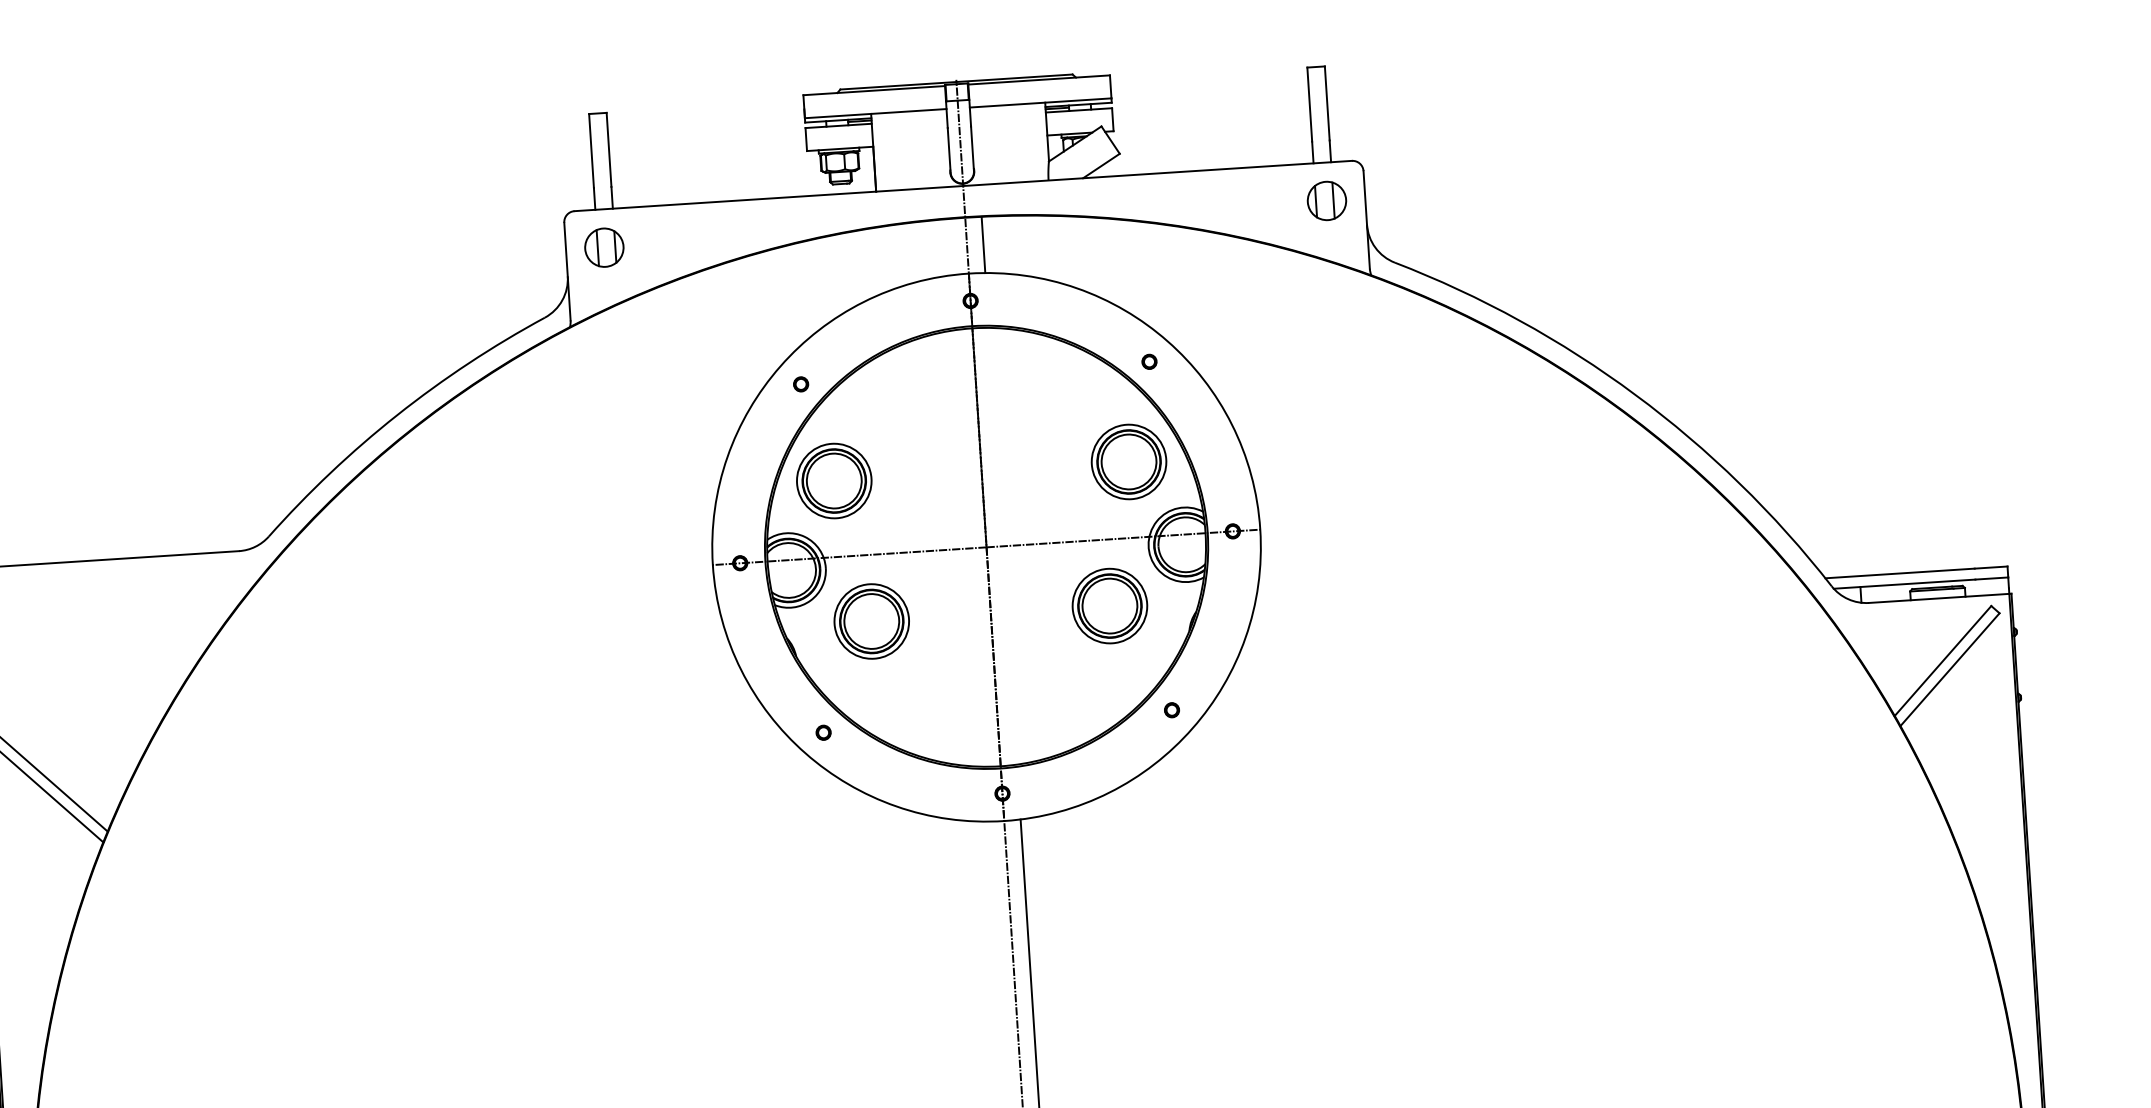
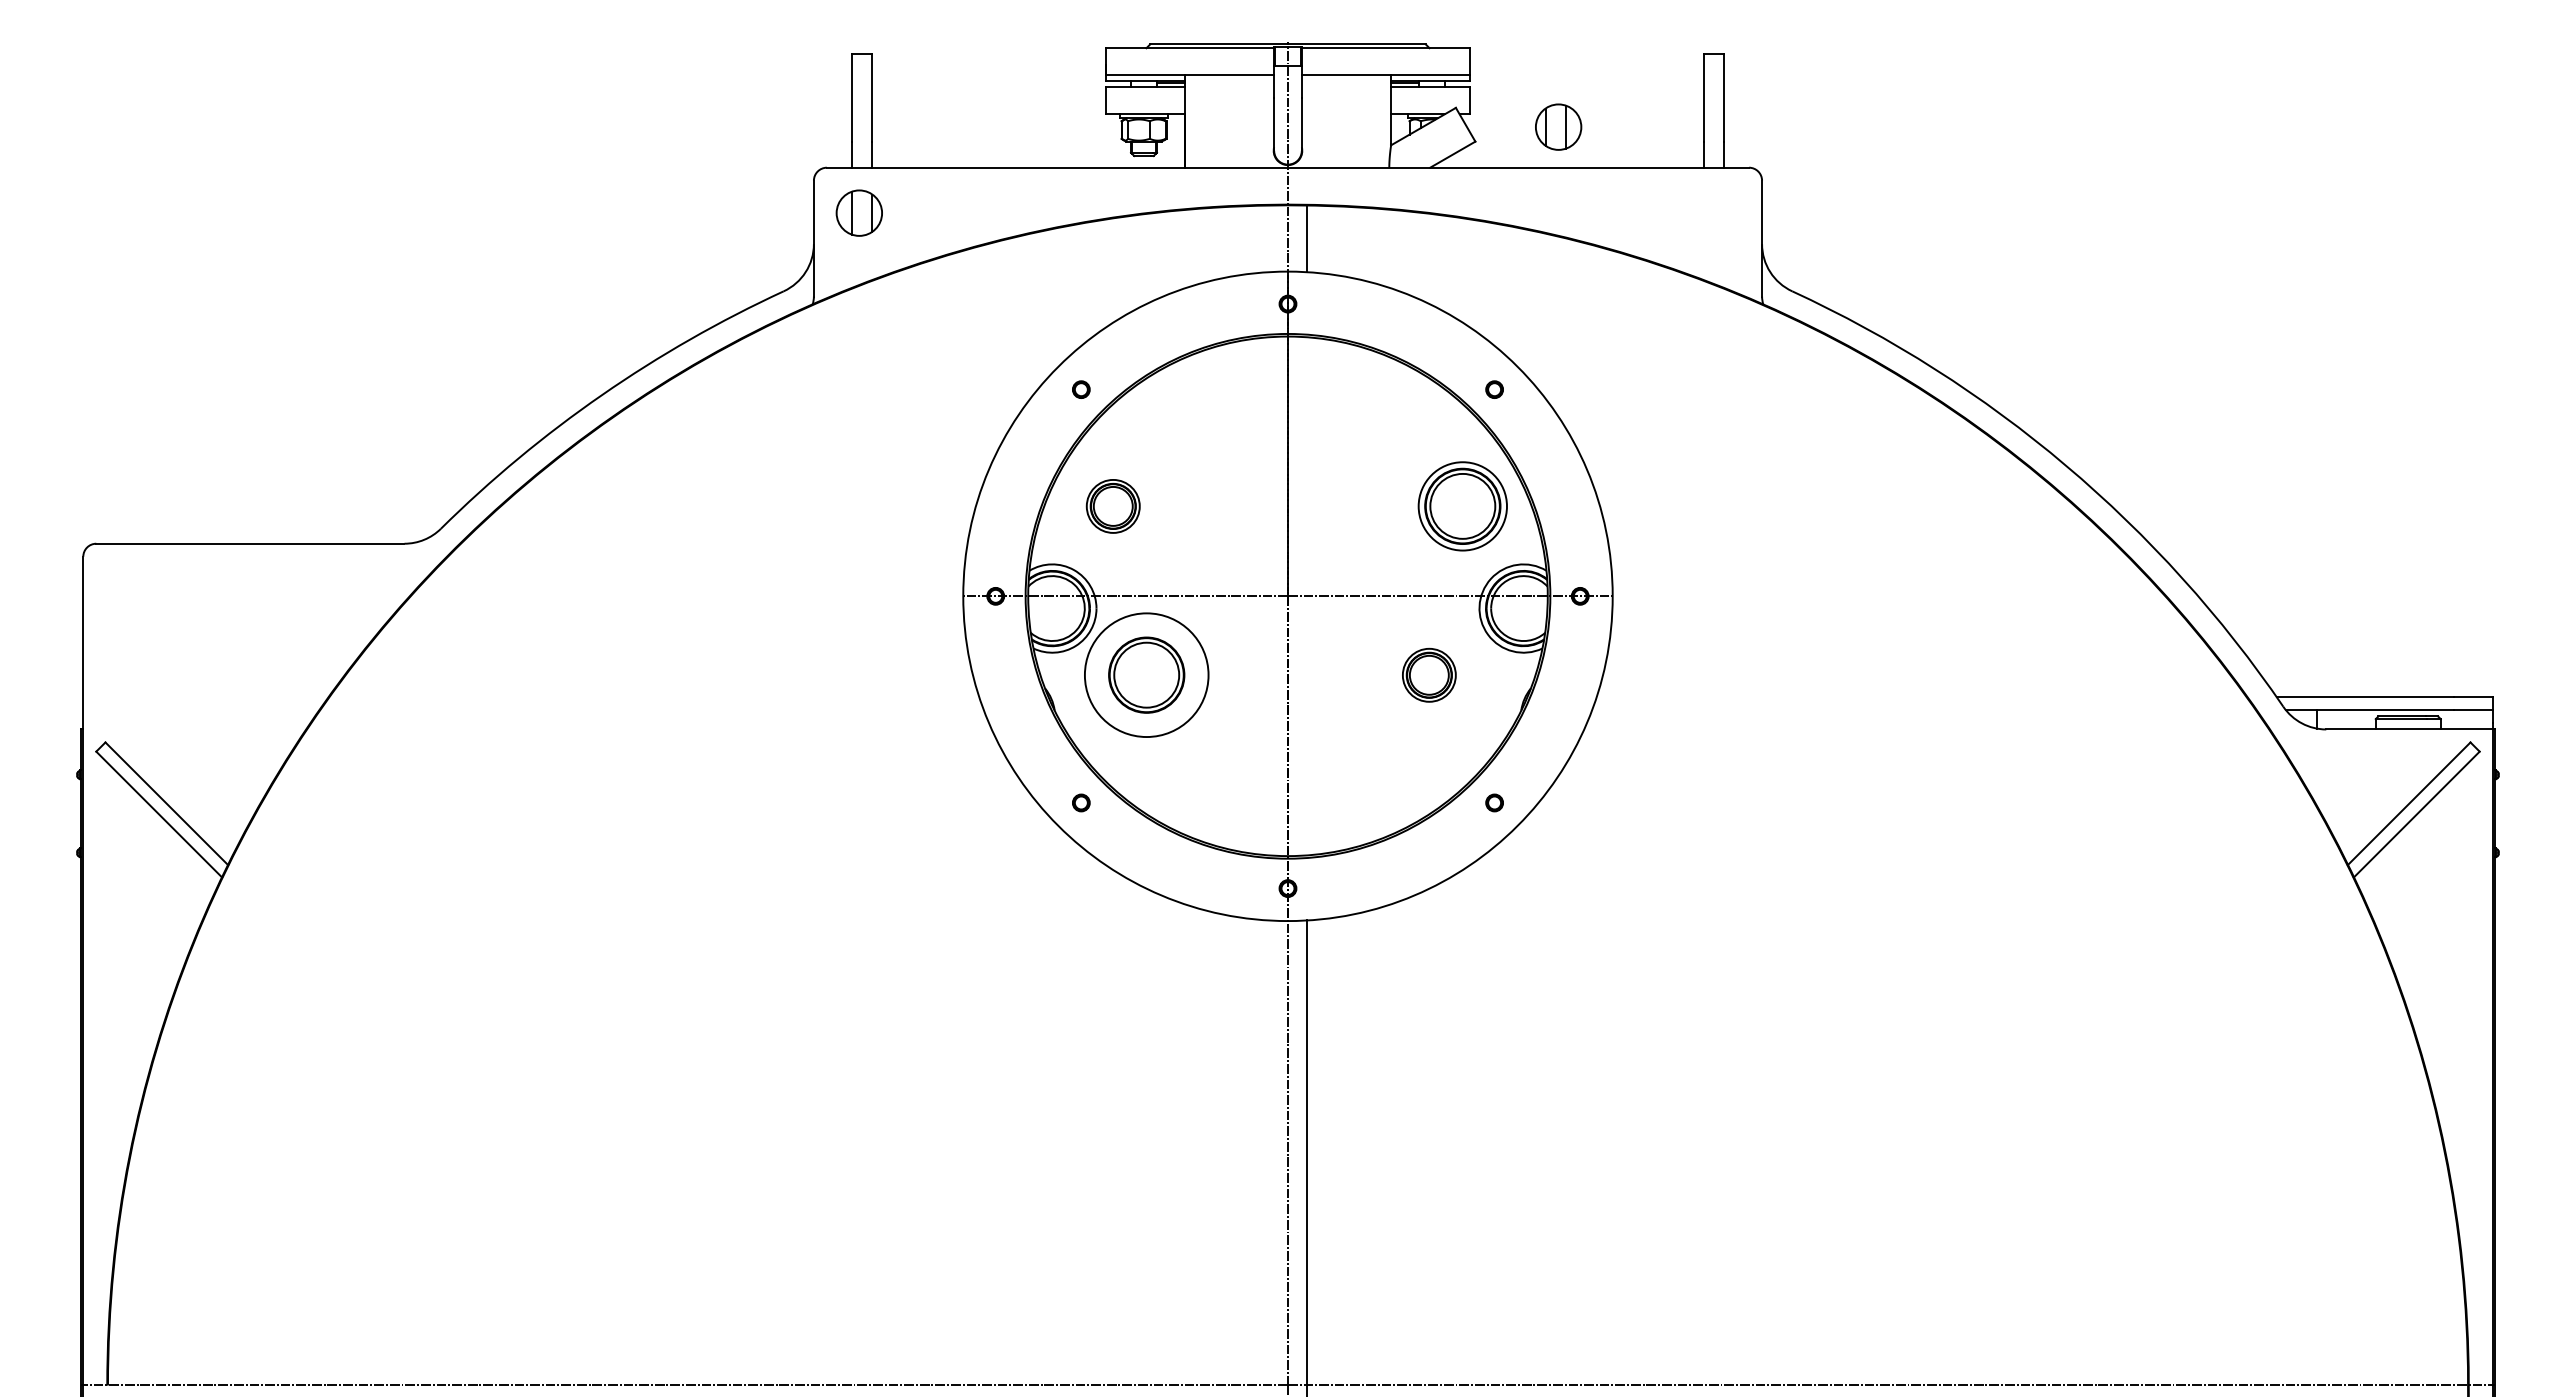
part: (1326, 200) -> (1558, 126), moved
part: (834, 481) -> (1113, 506), size x0.6
part: (1110, 606) -> (1429, 675), size x0.6
circle: (871, 621) -> (1146, 675), size x1.4

